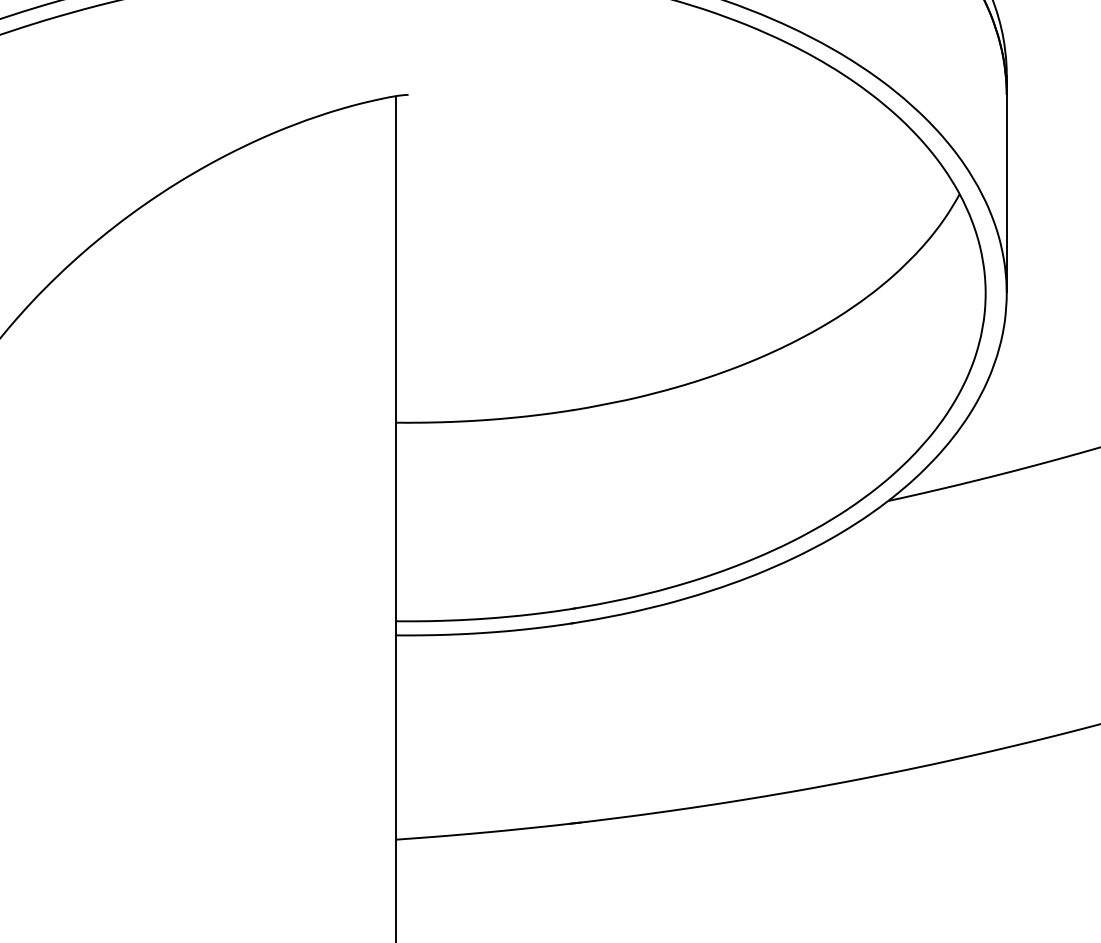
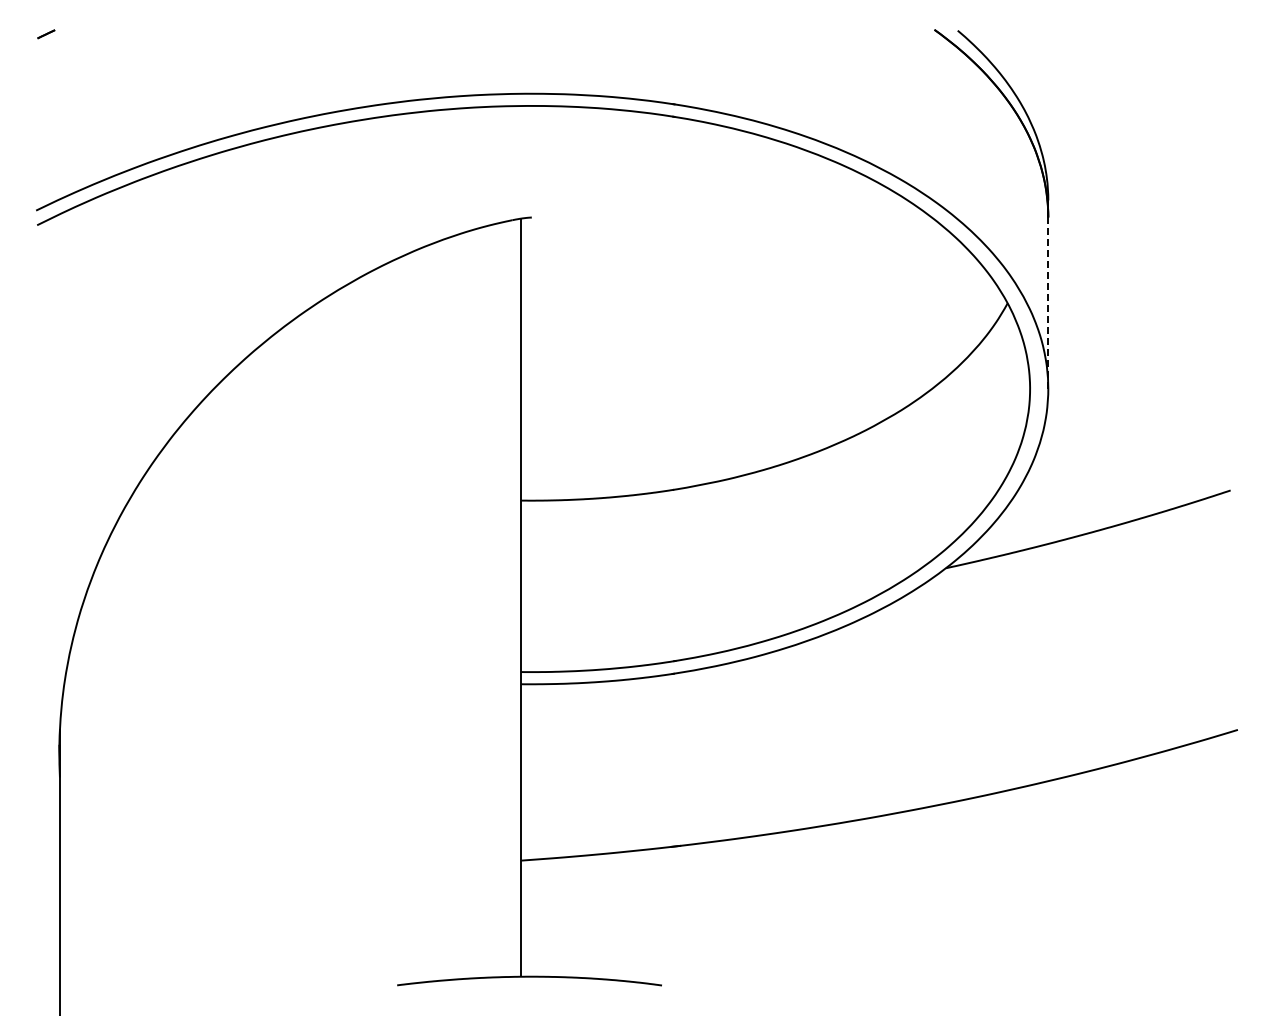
line: (1006, 194) -> (1048, 303), solid -> dashed

